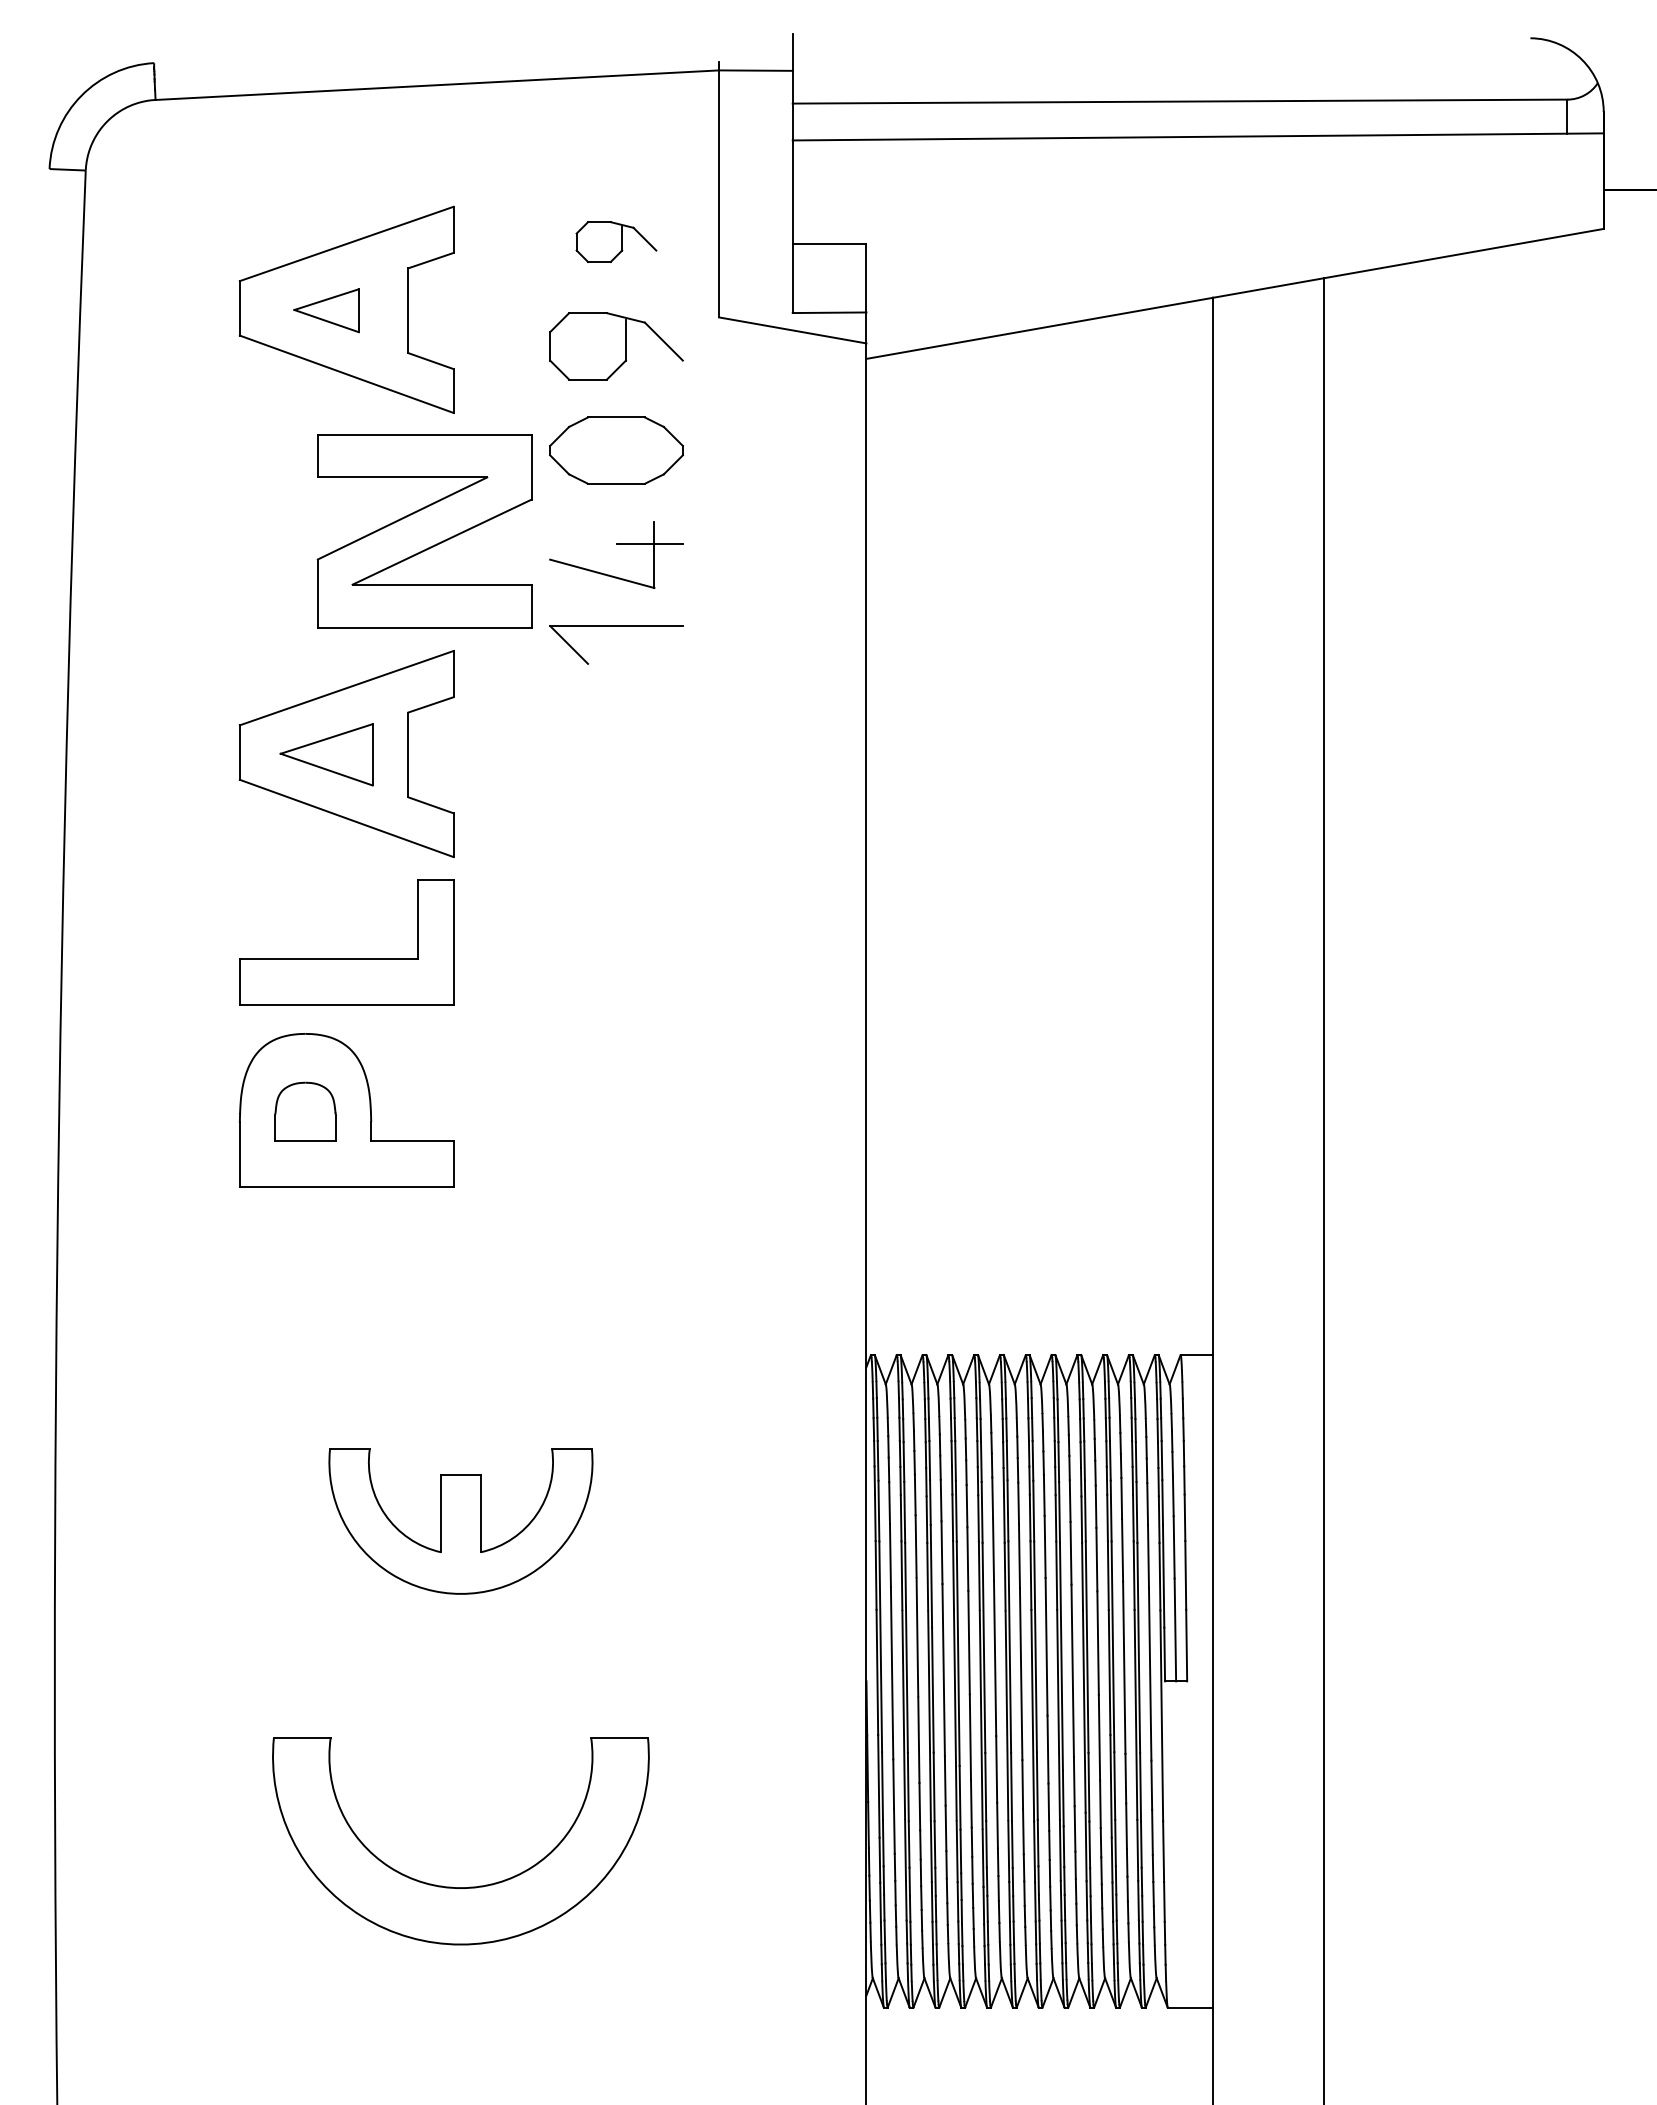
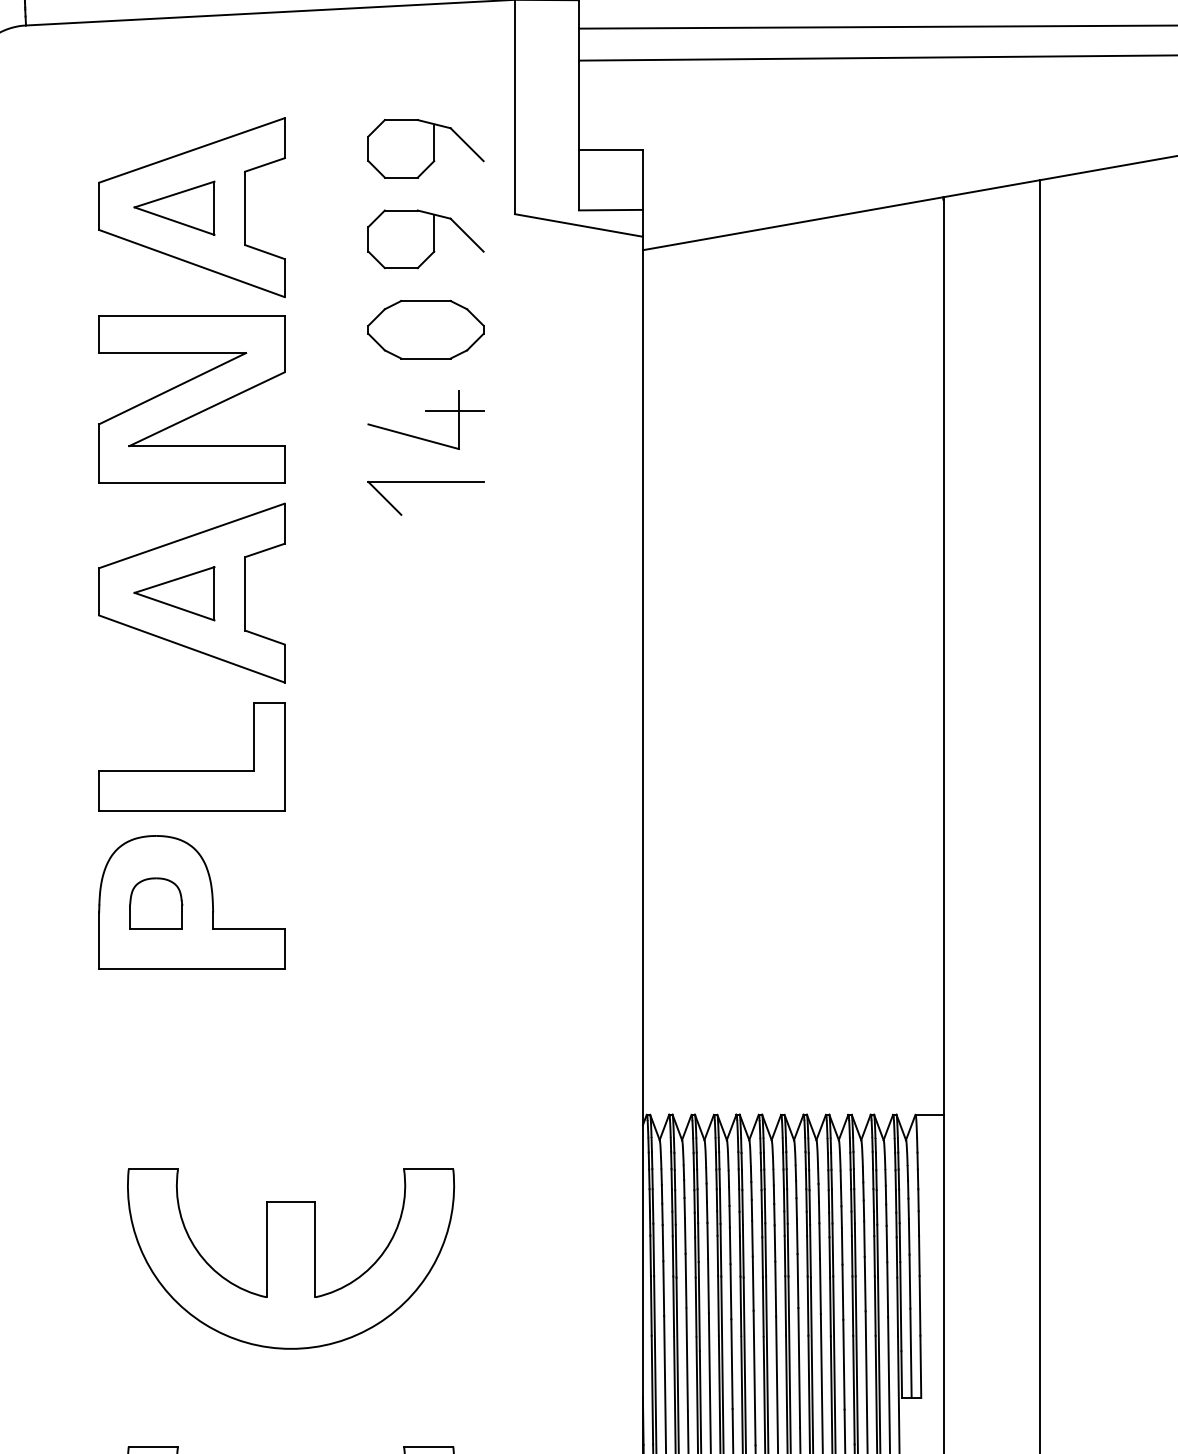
part: (616, 241) -> (426, 148), size x1.67
part: (326, 310) -> (174, 208), size x1.43
part: (424, 531) -> (191, 399), moved
part: (460, 1521) -> (290, 1259), size x1.43

